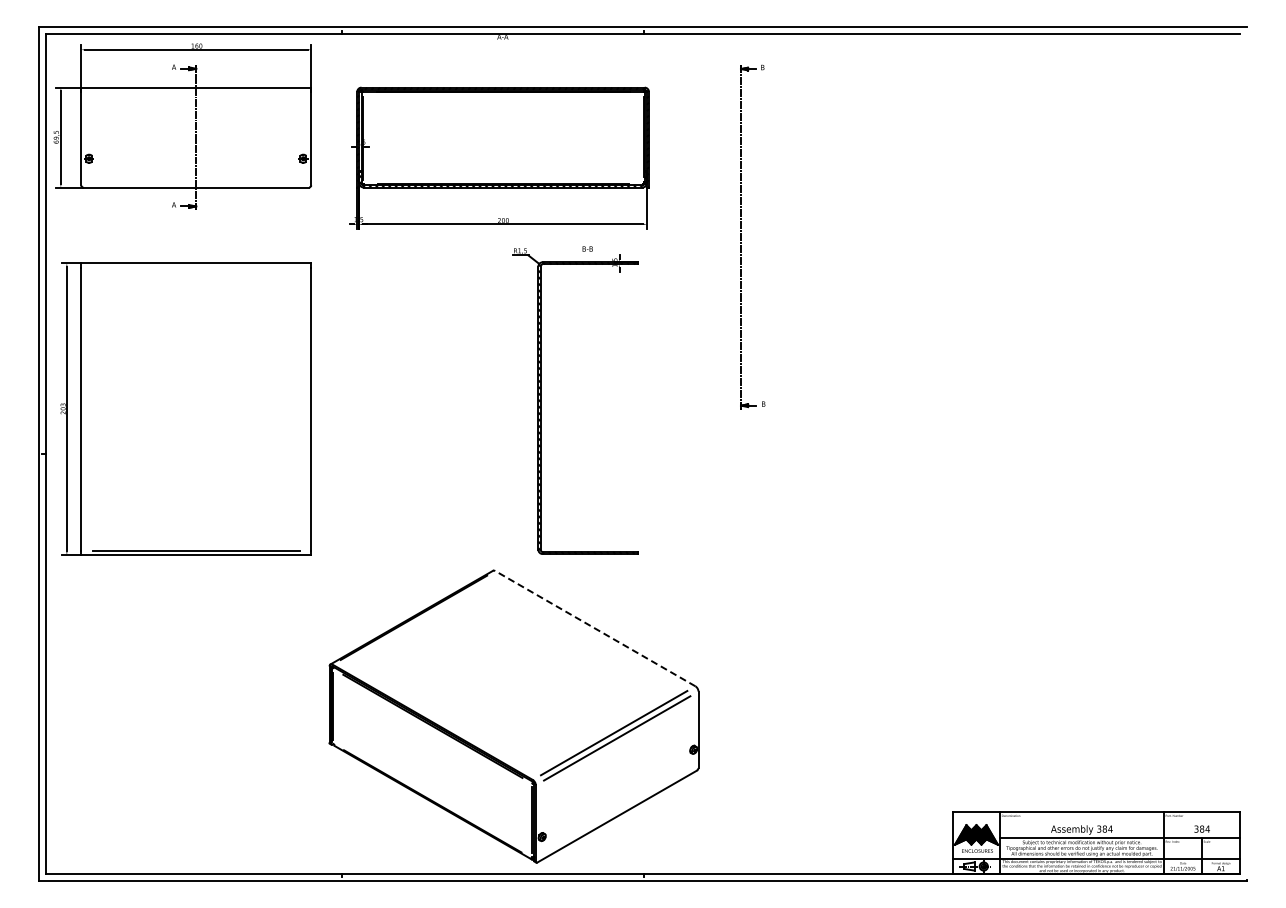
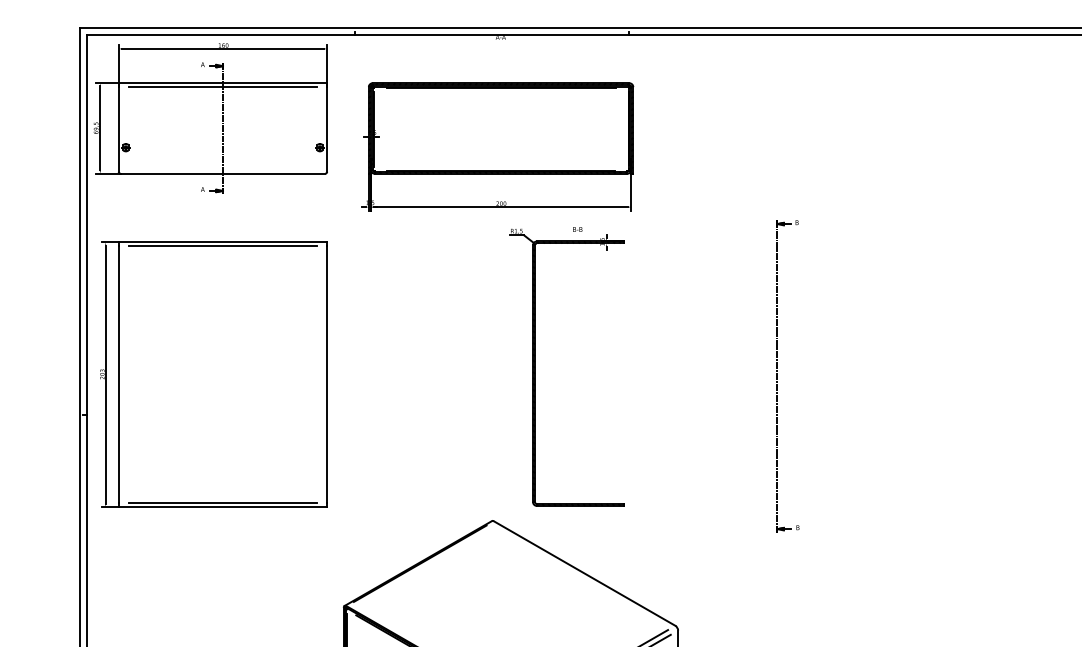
line: (195, 91) -> (222, 86), added
part: (741, 236) -> (777, 375), moved
line: (195, 267) -> (222, 246), added
line: (595, 628) -> (584, 573), dashed -> solid

